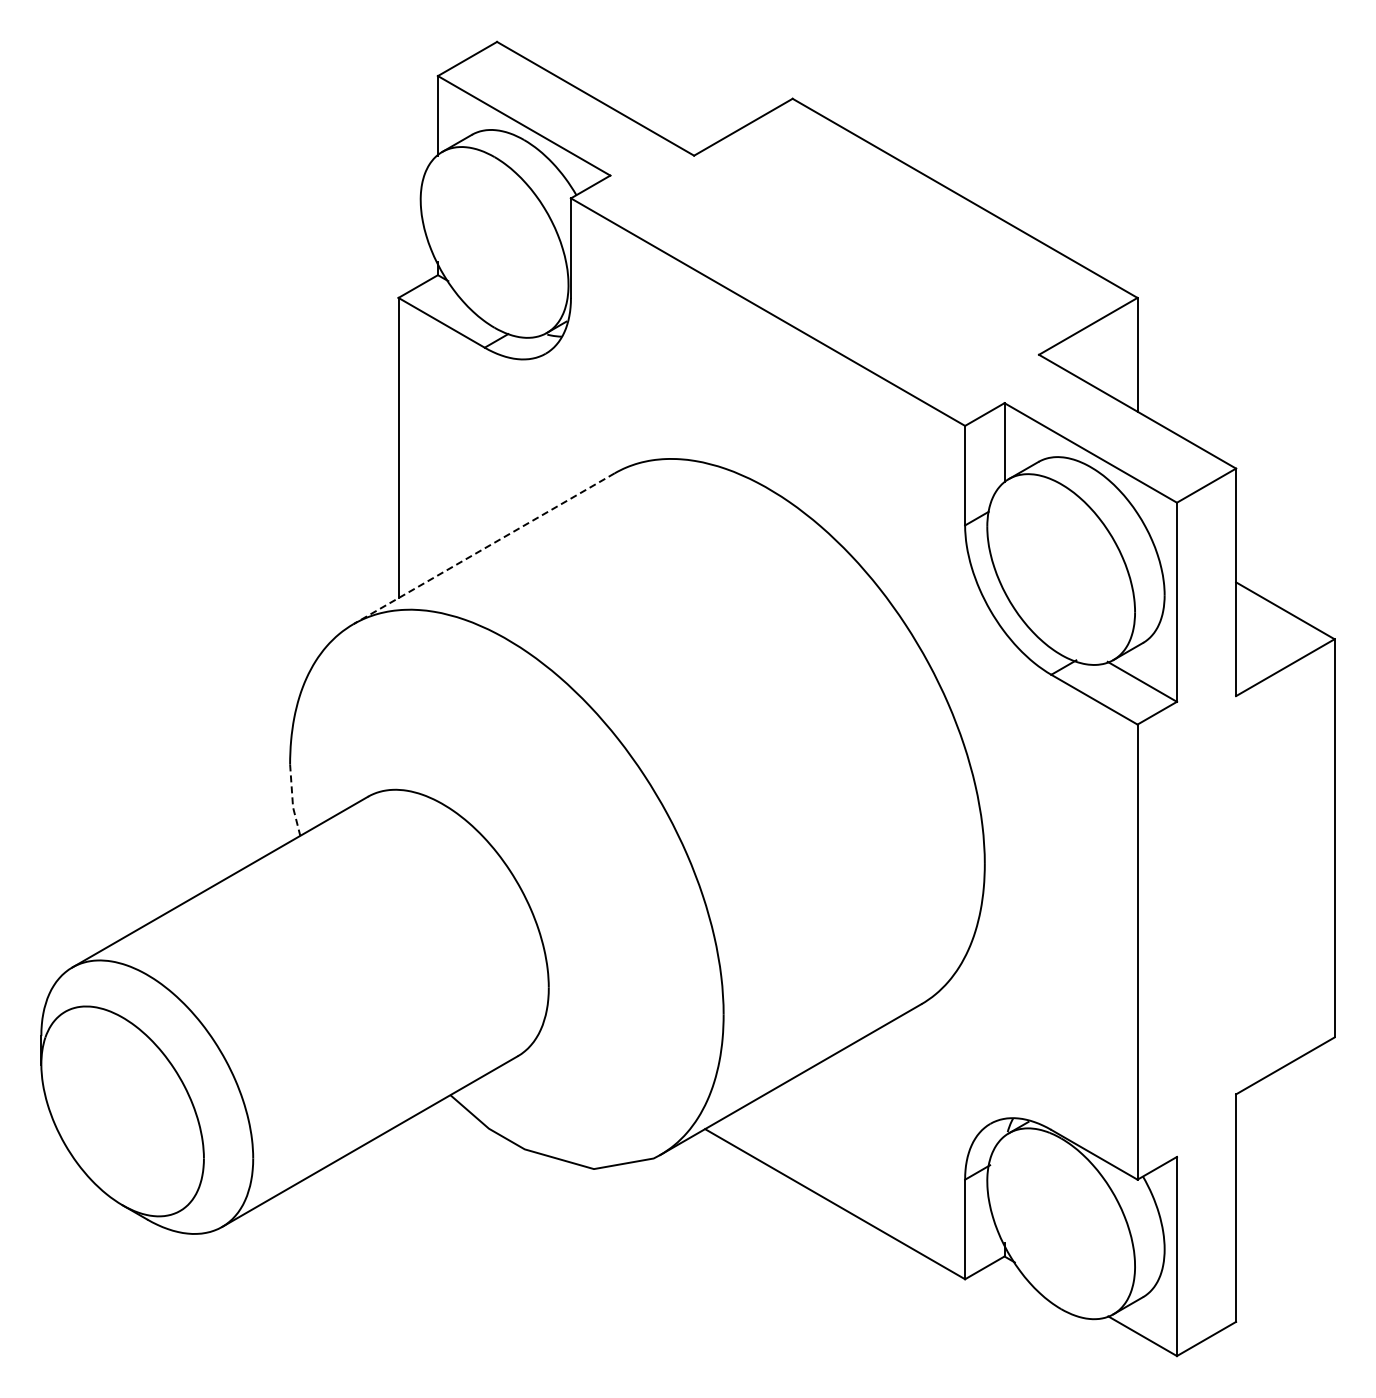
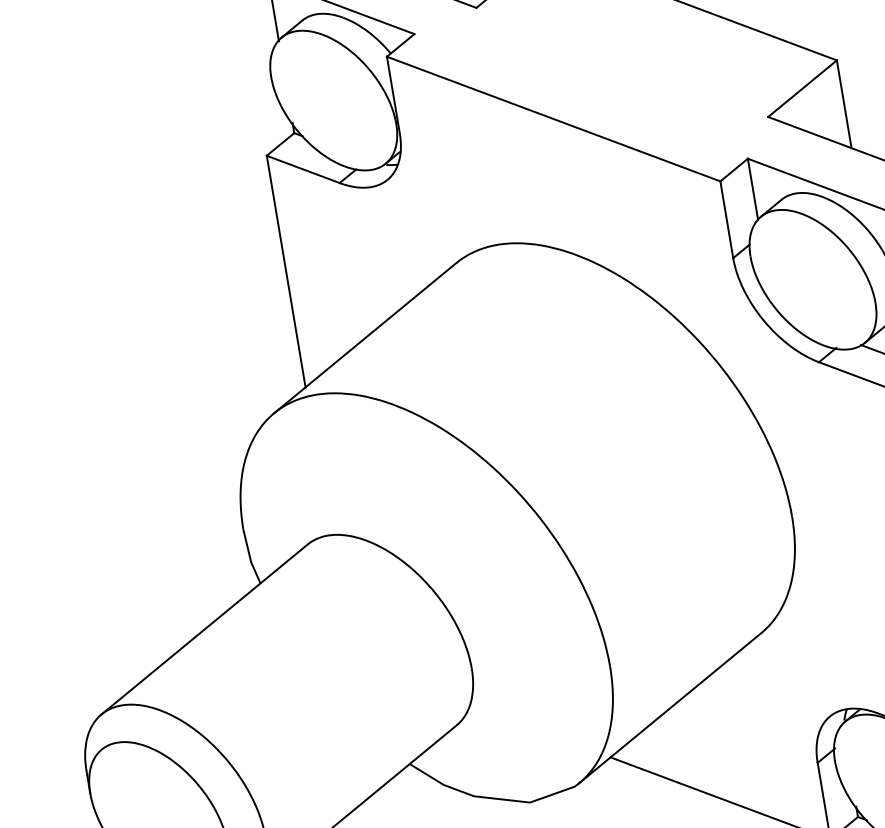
line: (484, 548) -> (365, 337), dashed -> solid
line: (292, 801) -> (250, 557), dashed -> solid

